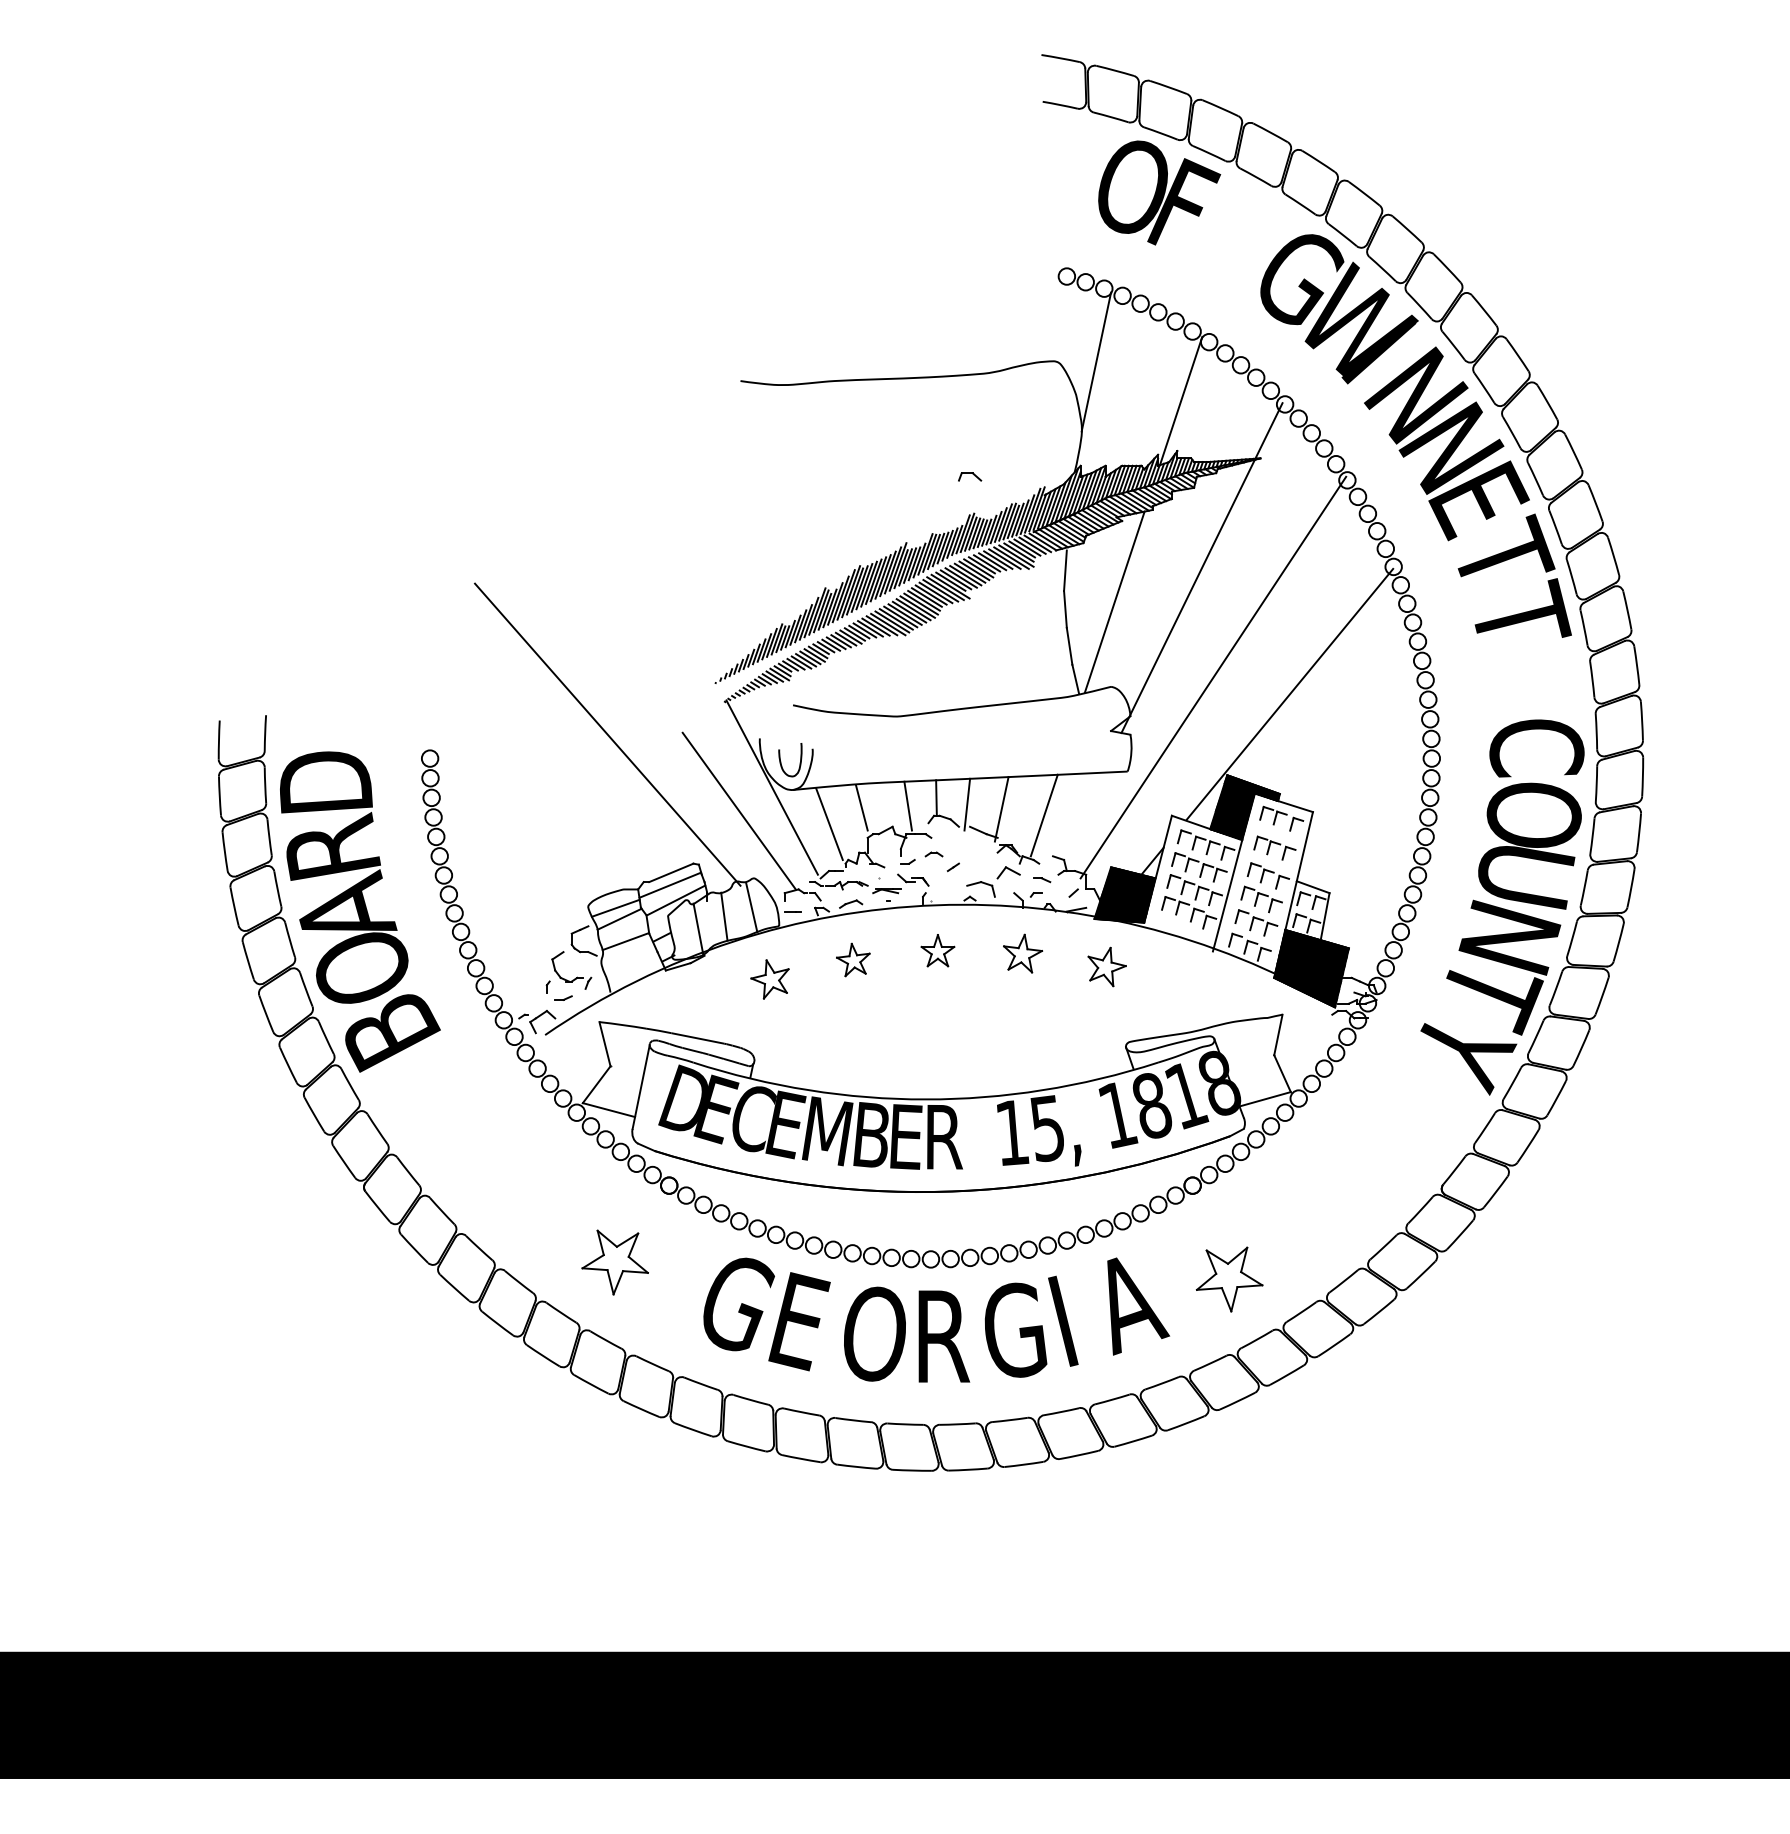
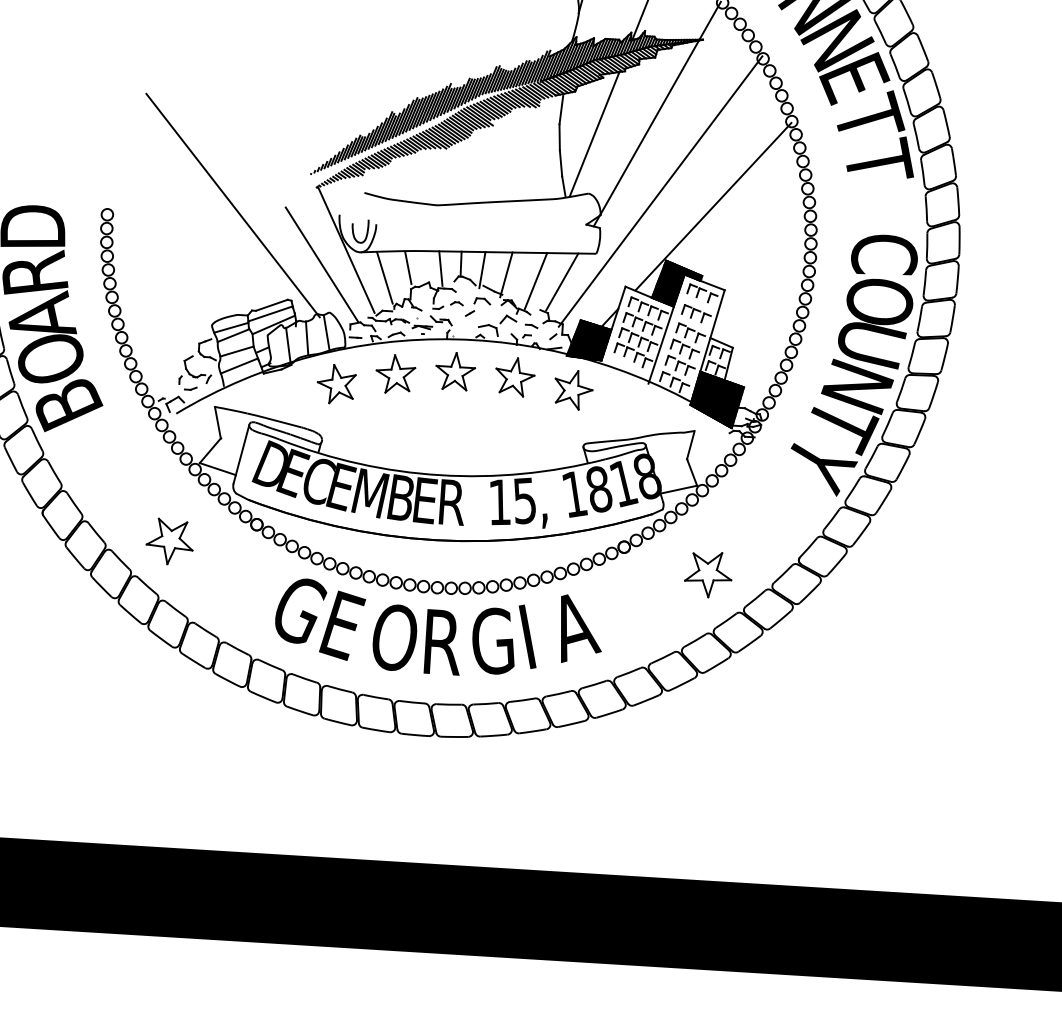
part: (970, 476) -> (482, 301), moved
line: (1081, 814) -> (562, 281), added
part: (937, 950) -> (455, 371), size x1.67
part: (1022, 953) -> (514, 376), size x1.43
part: (853, 959) -> (395, 373), size x1.67
line: (630, 961) -> (239, 365), added
part: (1106, 966) -> (573, 389), size x1.43
part: (769, 979) -> (336, 384), size x1.43
part: (614, 1262) -> (169, 541), moved
part: (1229, 1279) -> (708, 574), moved

